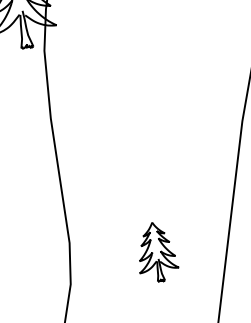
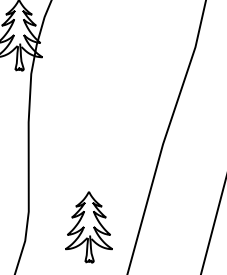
part: (155, 252) -> (88, 227), size x1.67

